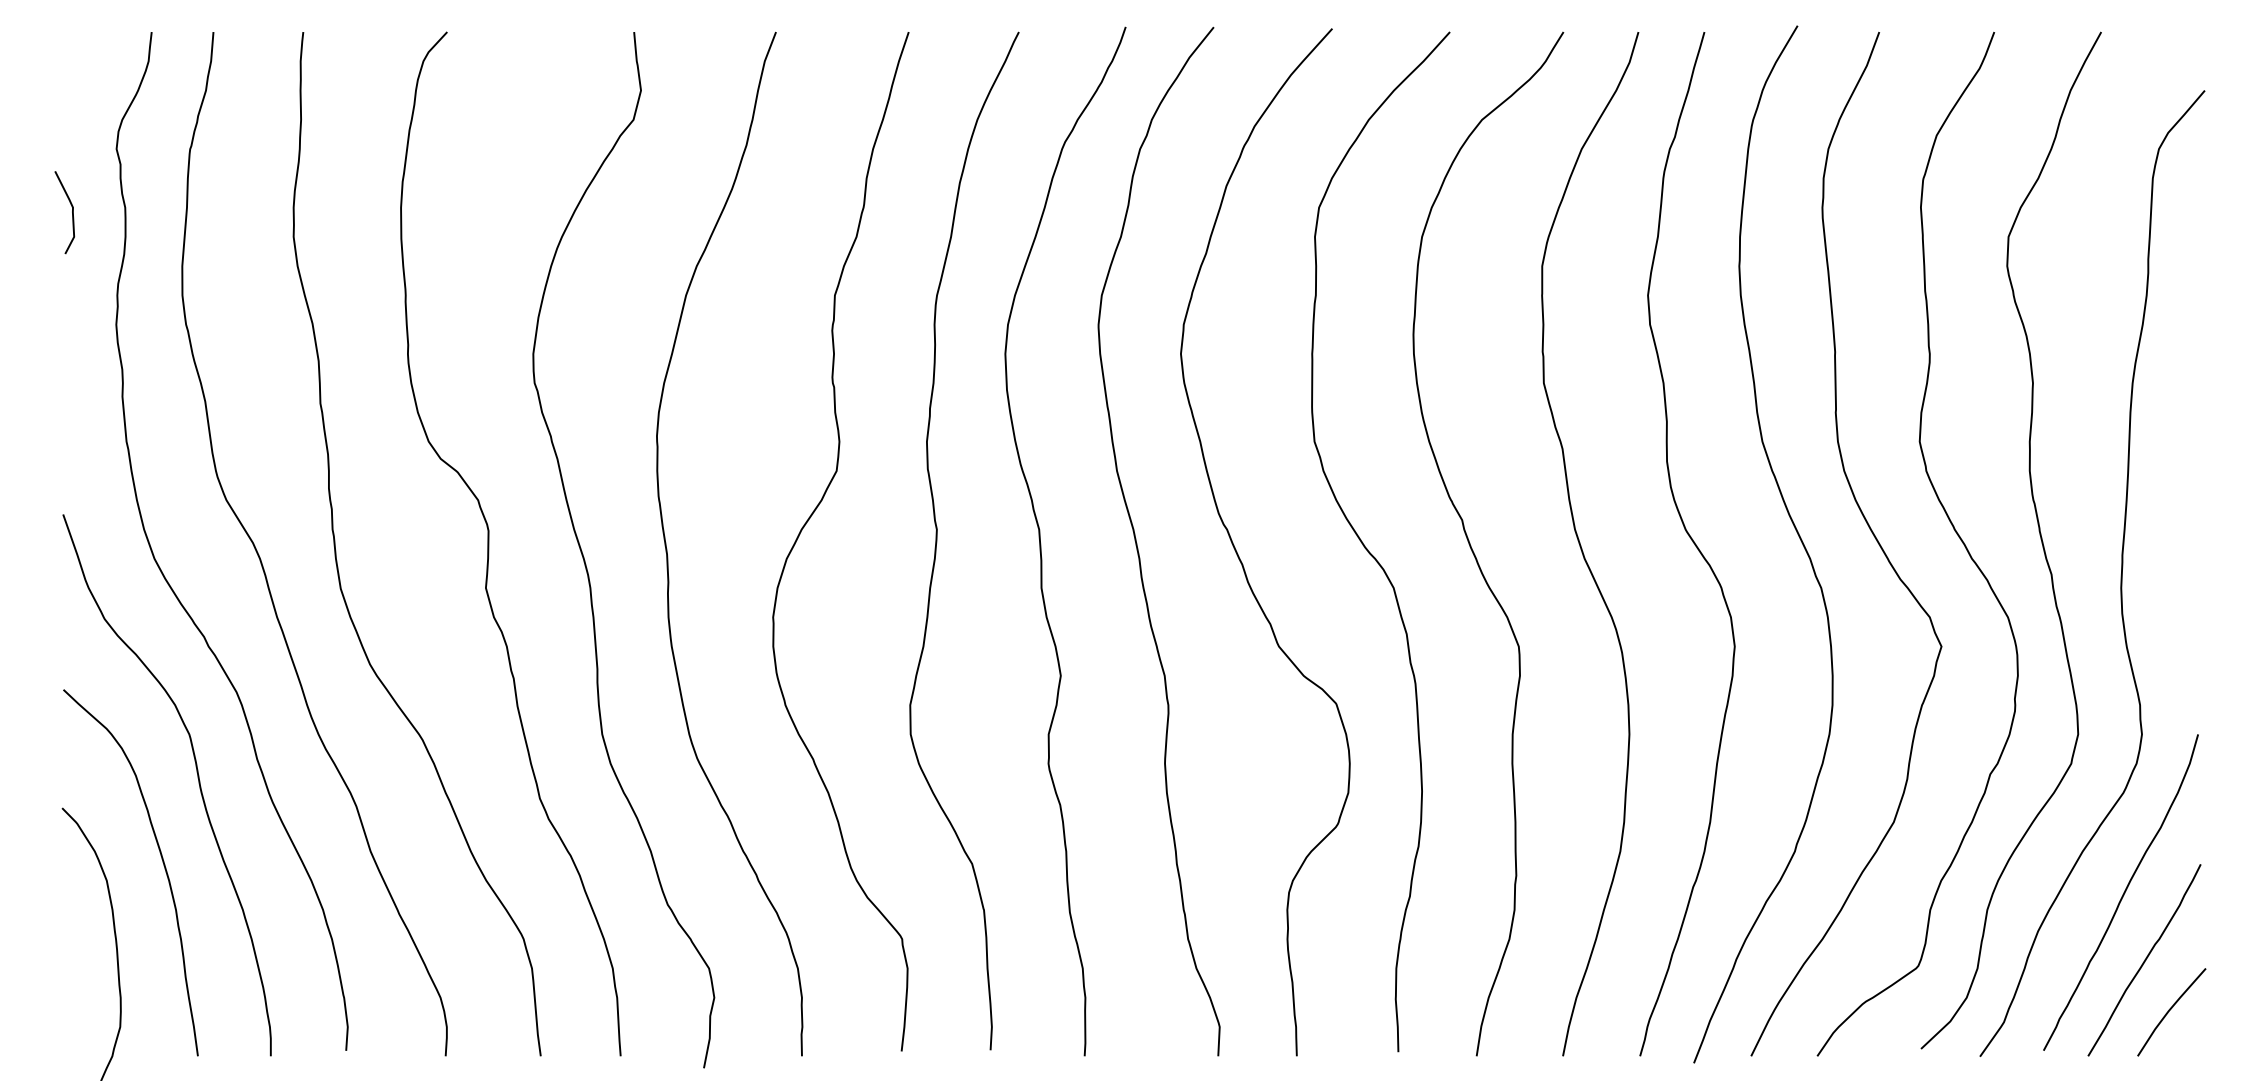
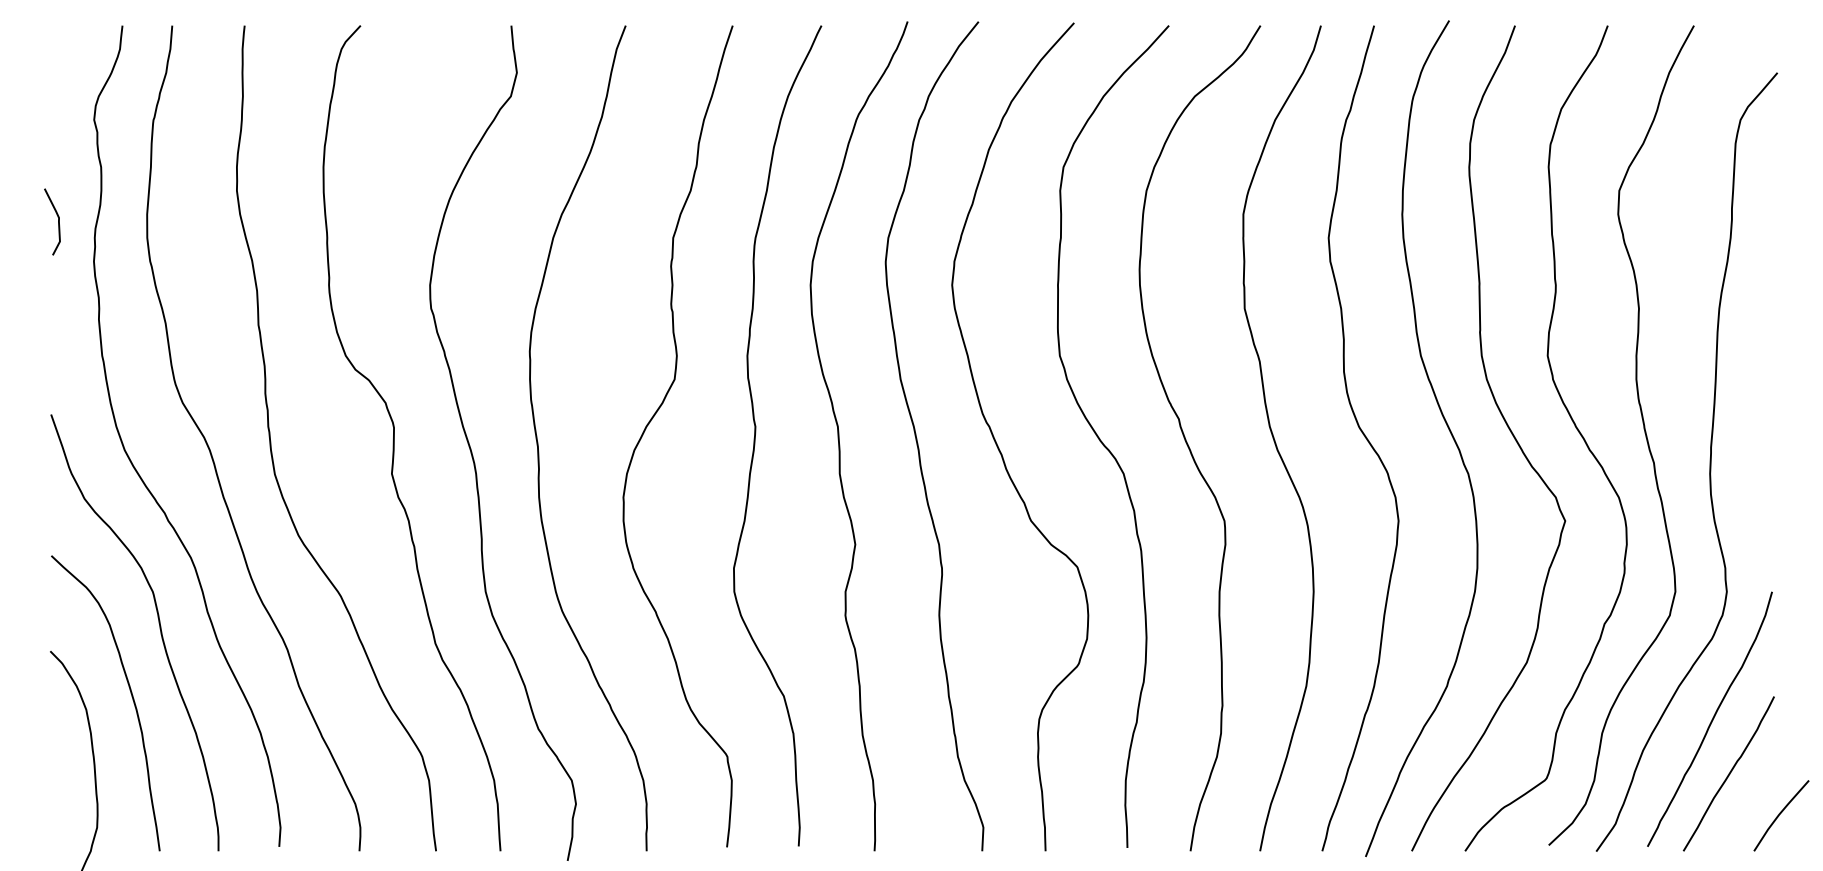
curve: (72, 212) -> (58, 221), moved
line: (2170, 1010) -> (1780, 814), moved

